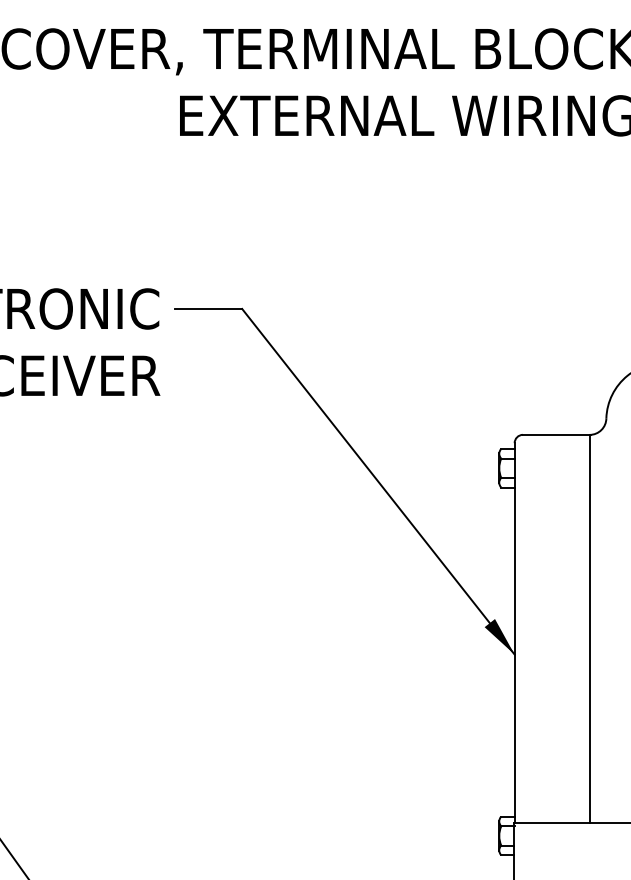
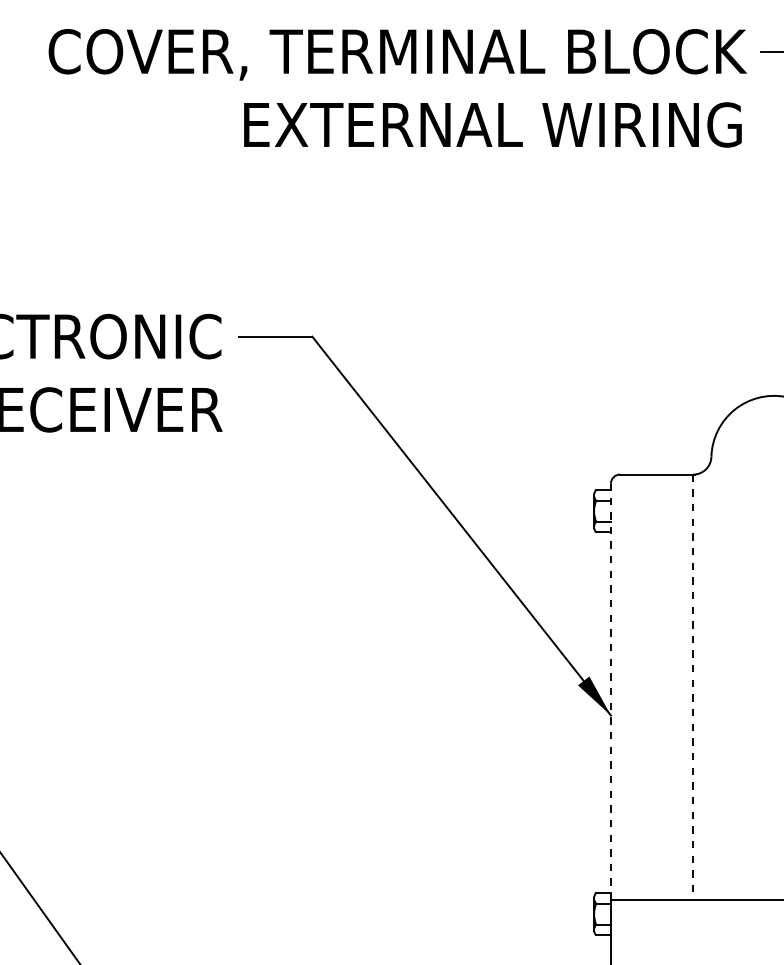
line: (590, 629) -> (693, 687), solid -> dashed
line: (514, 632) -> (610, 691), solid -> dashed

